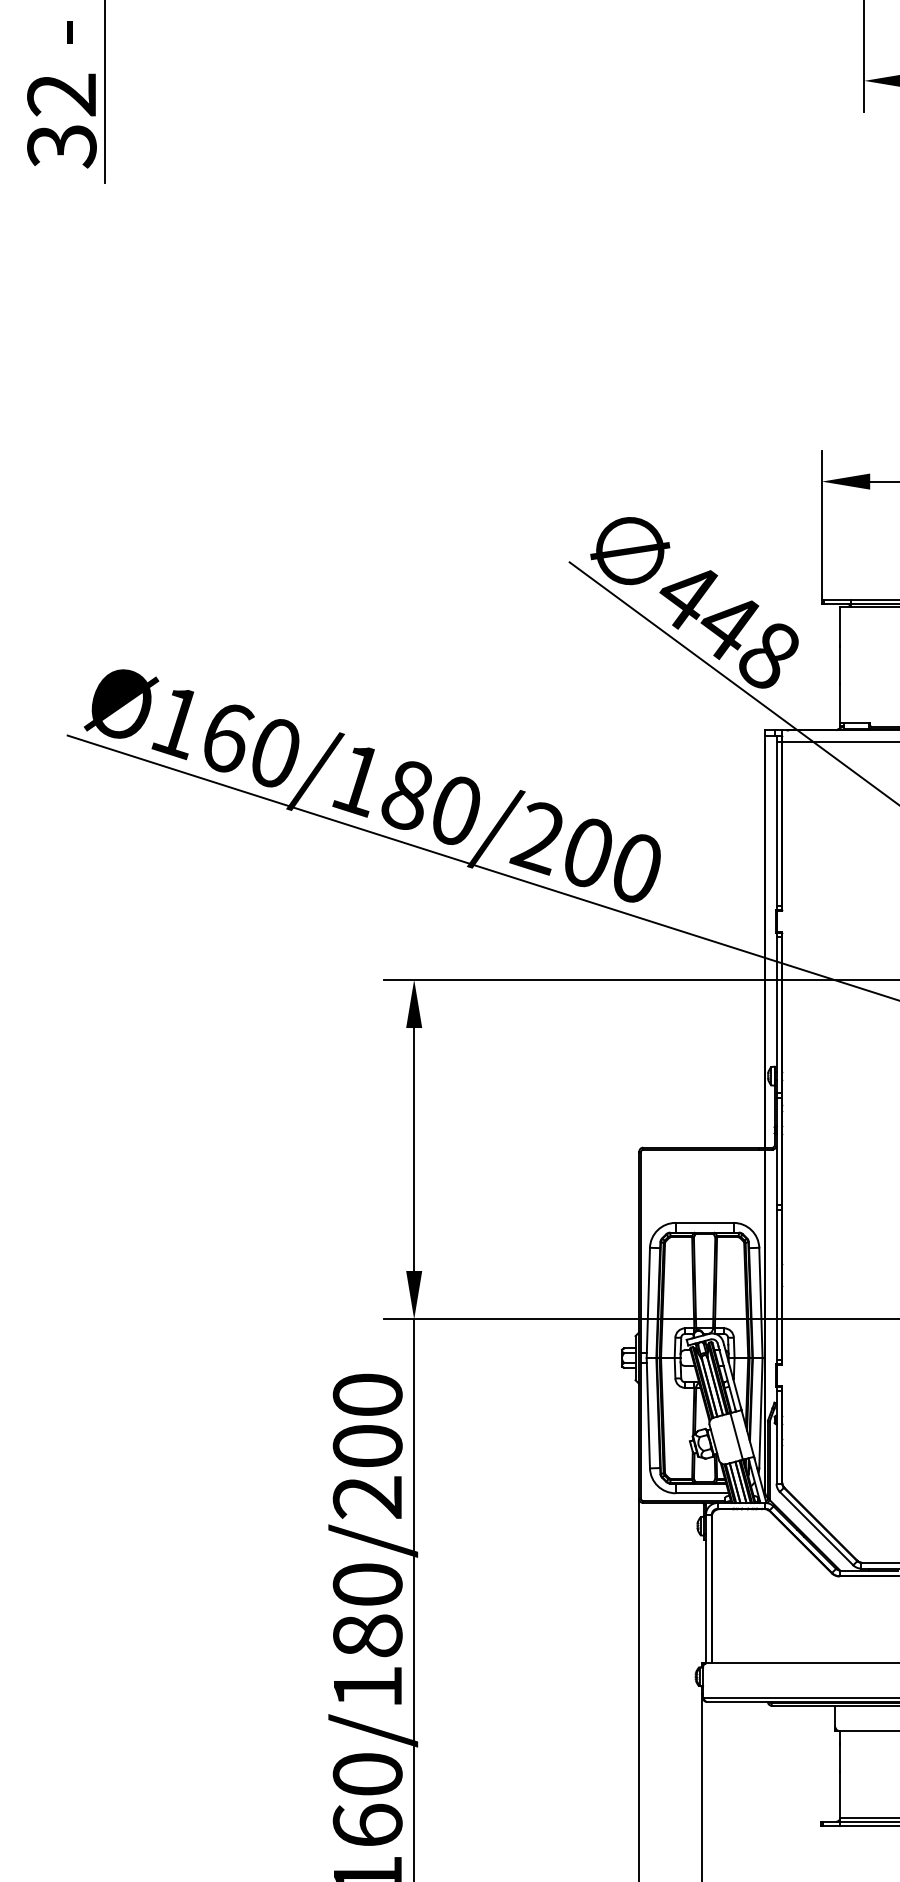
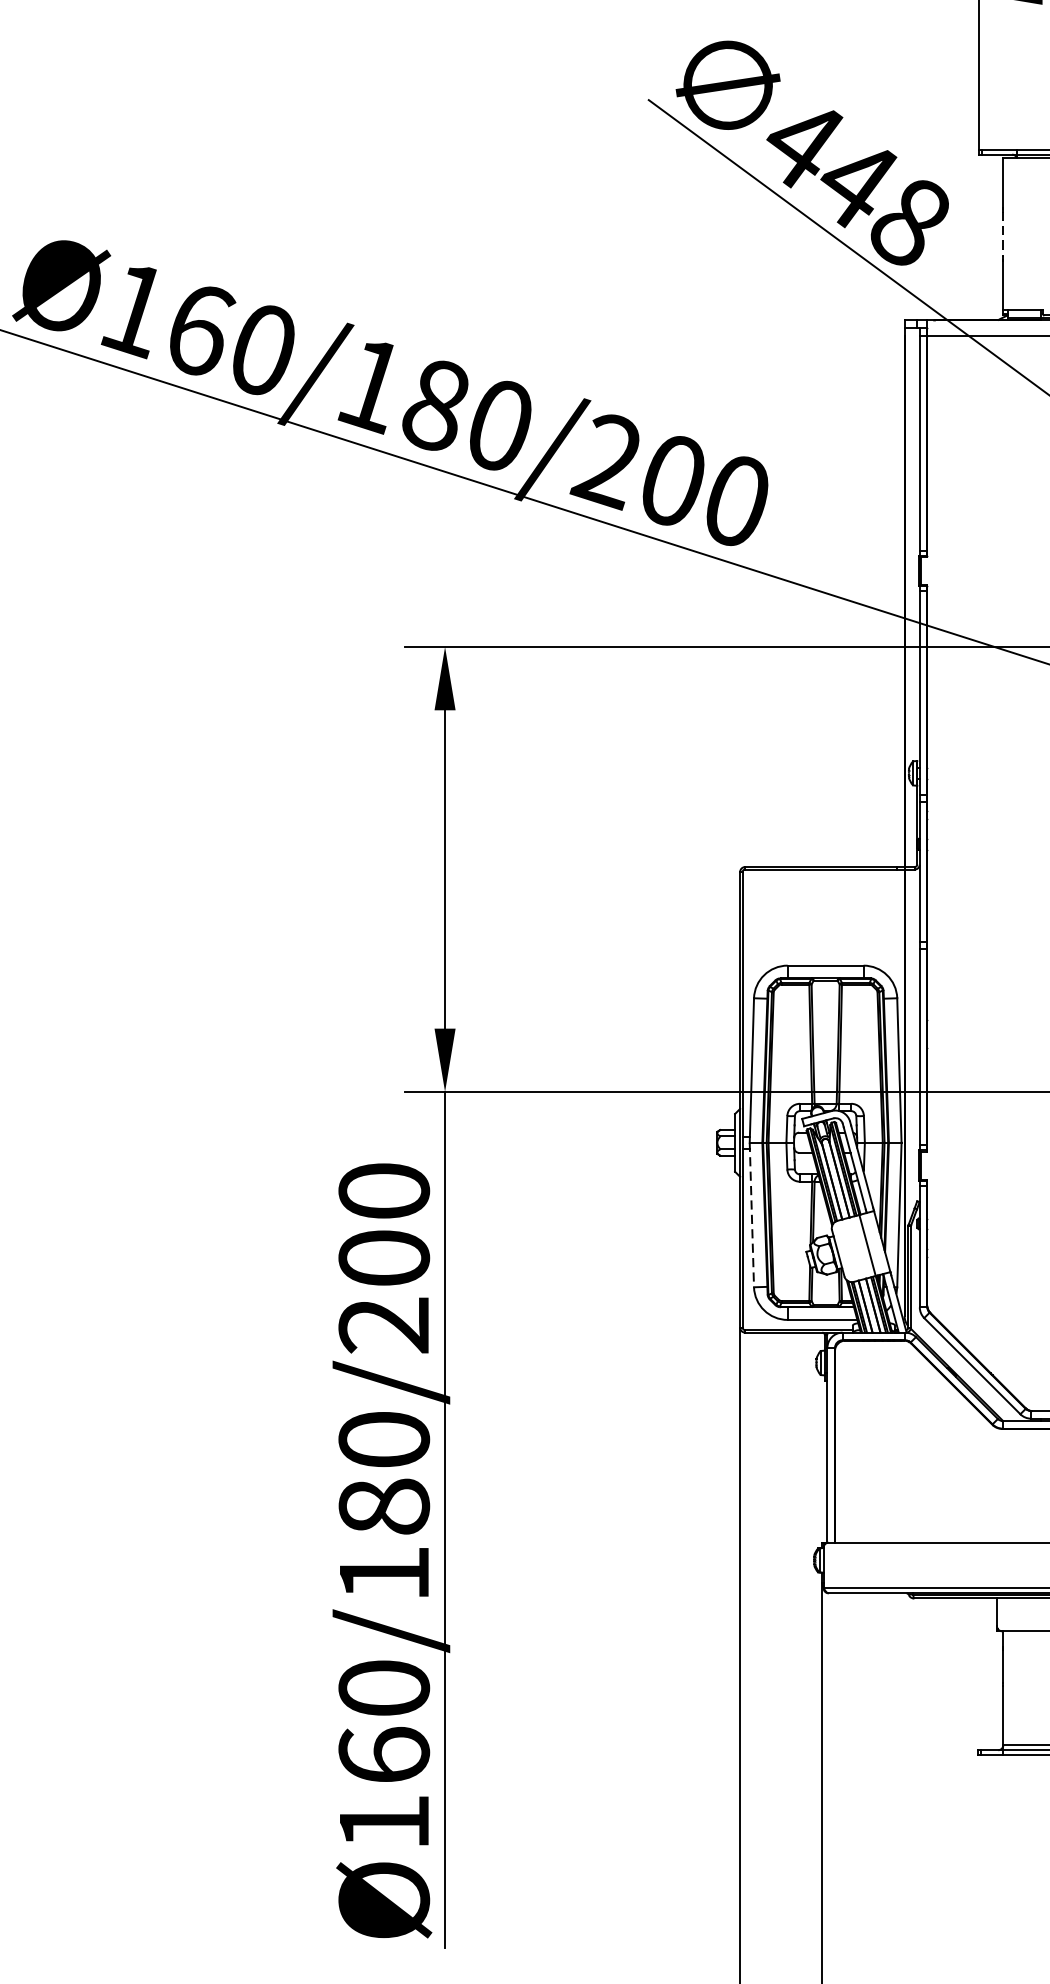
line: (840, 665) -> (1003, 235), solid -> dashed
line: (648, 1413) -> (752, 1215), solid -> dashed

